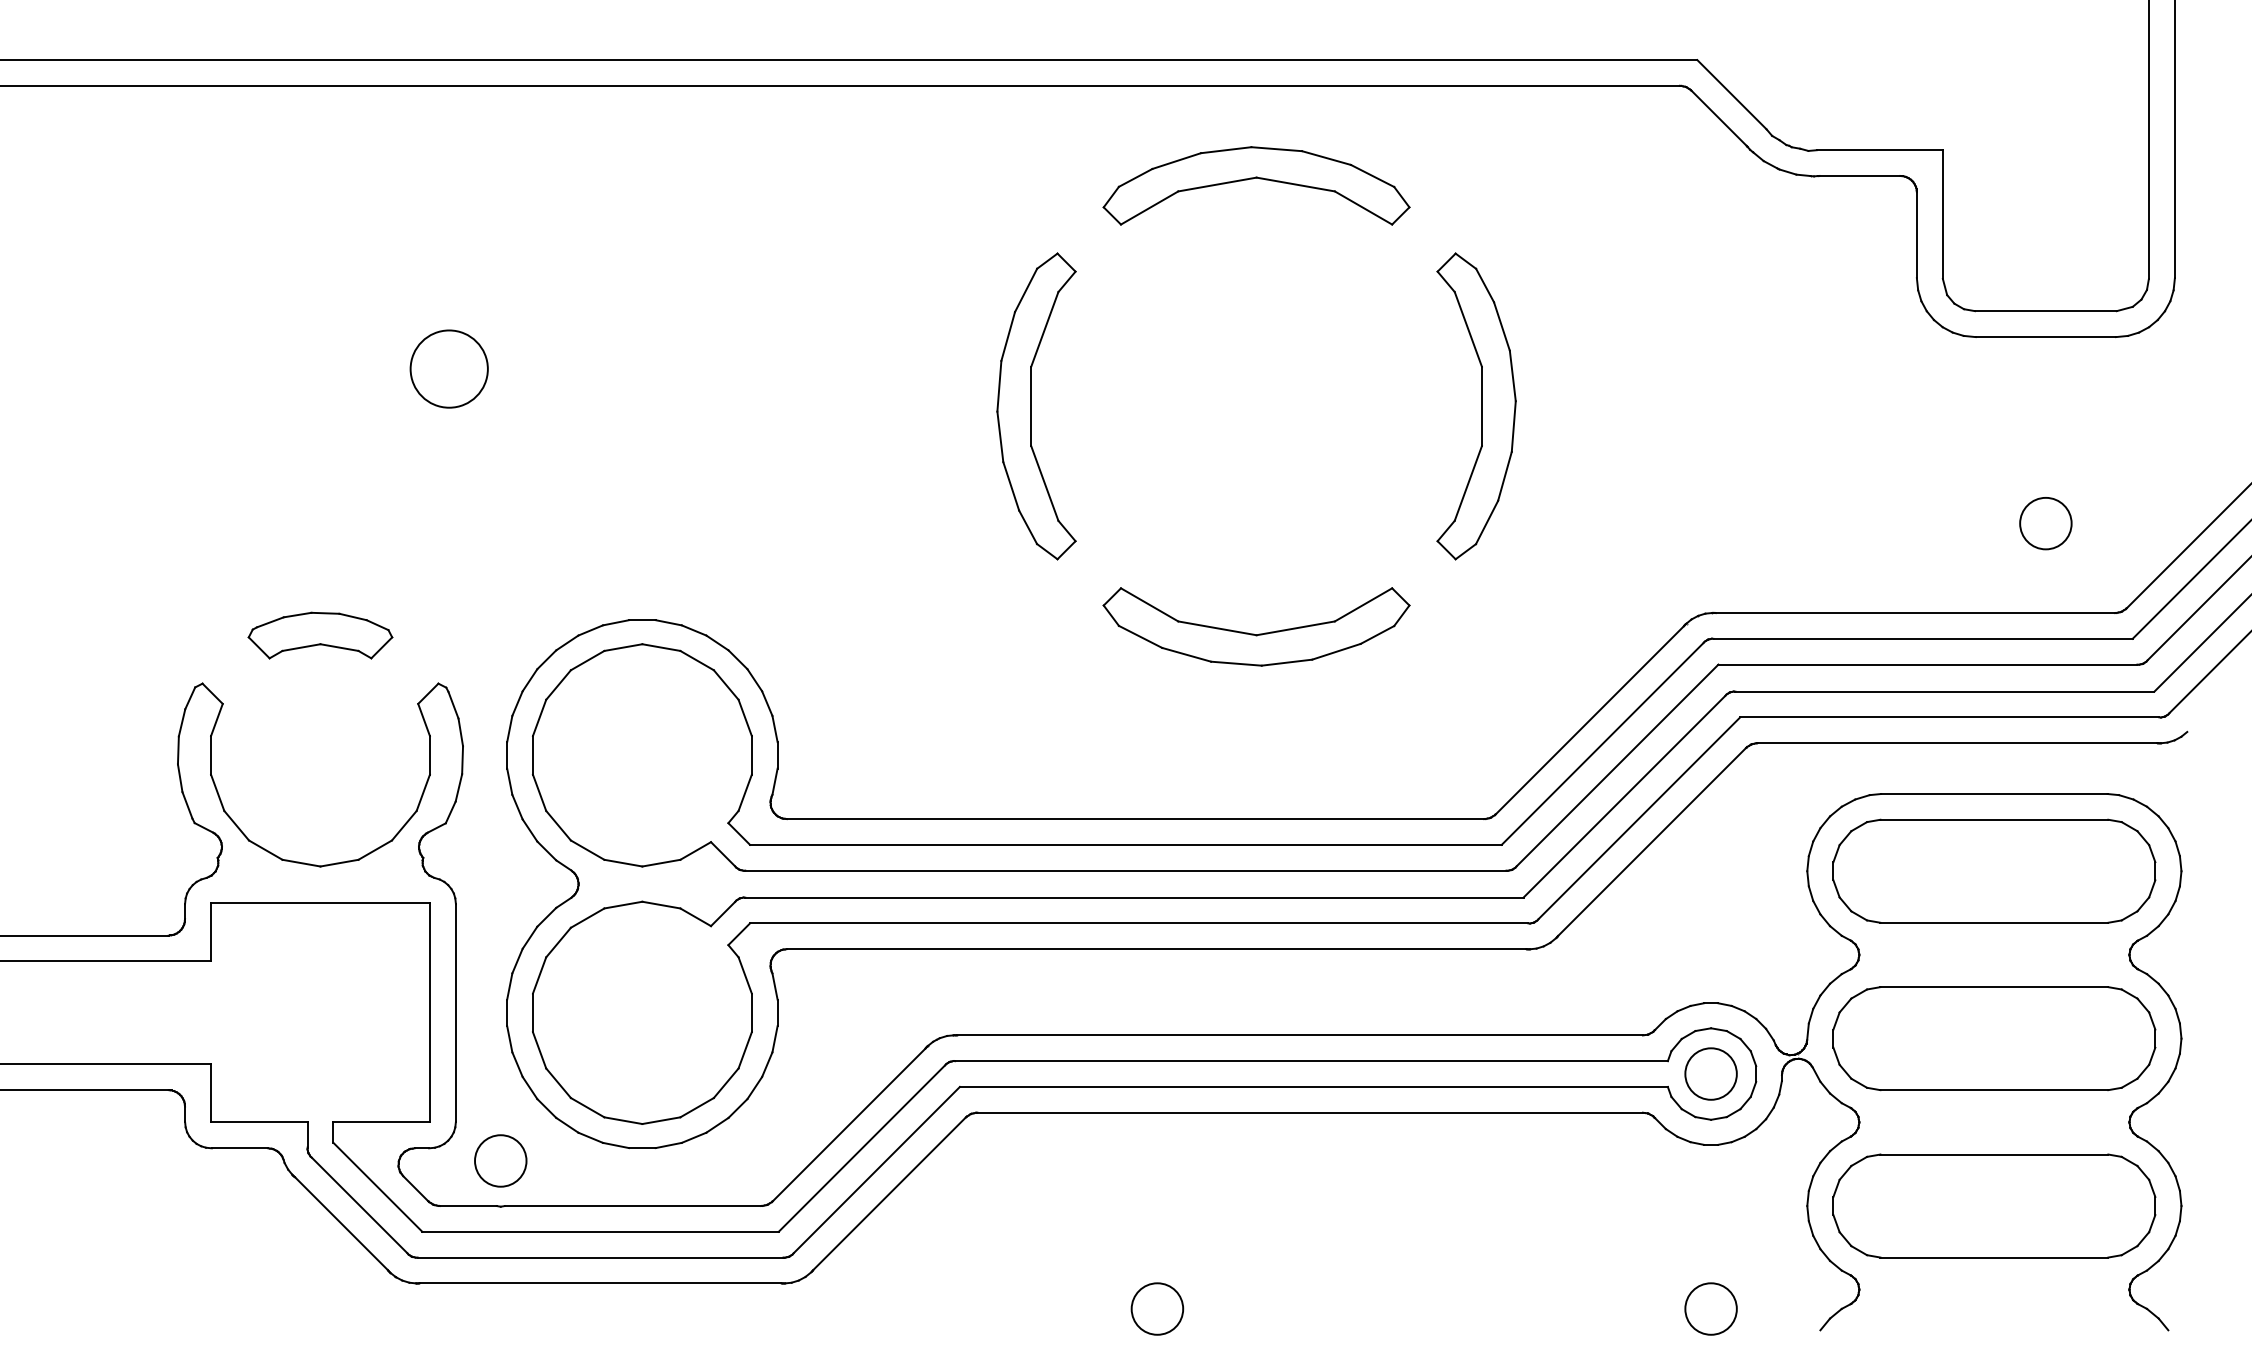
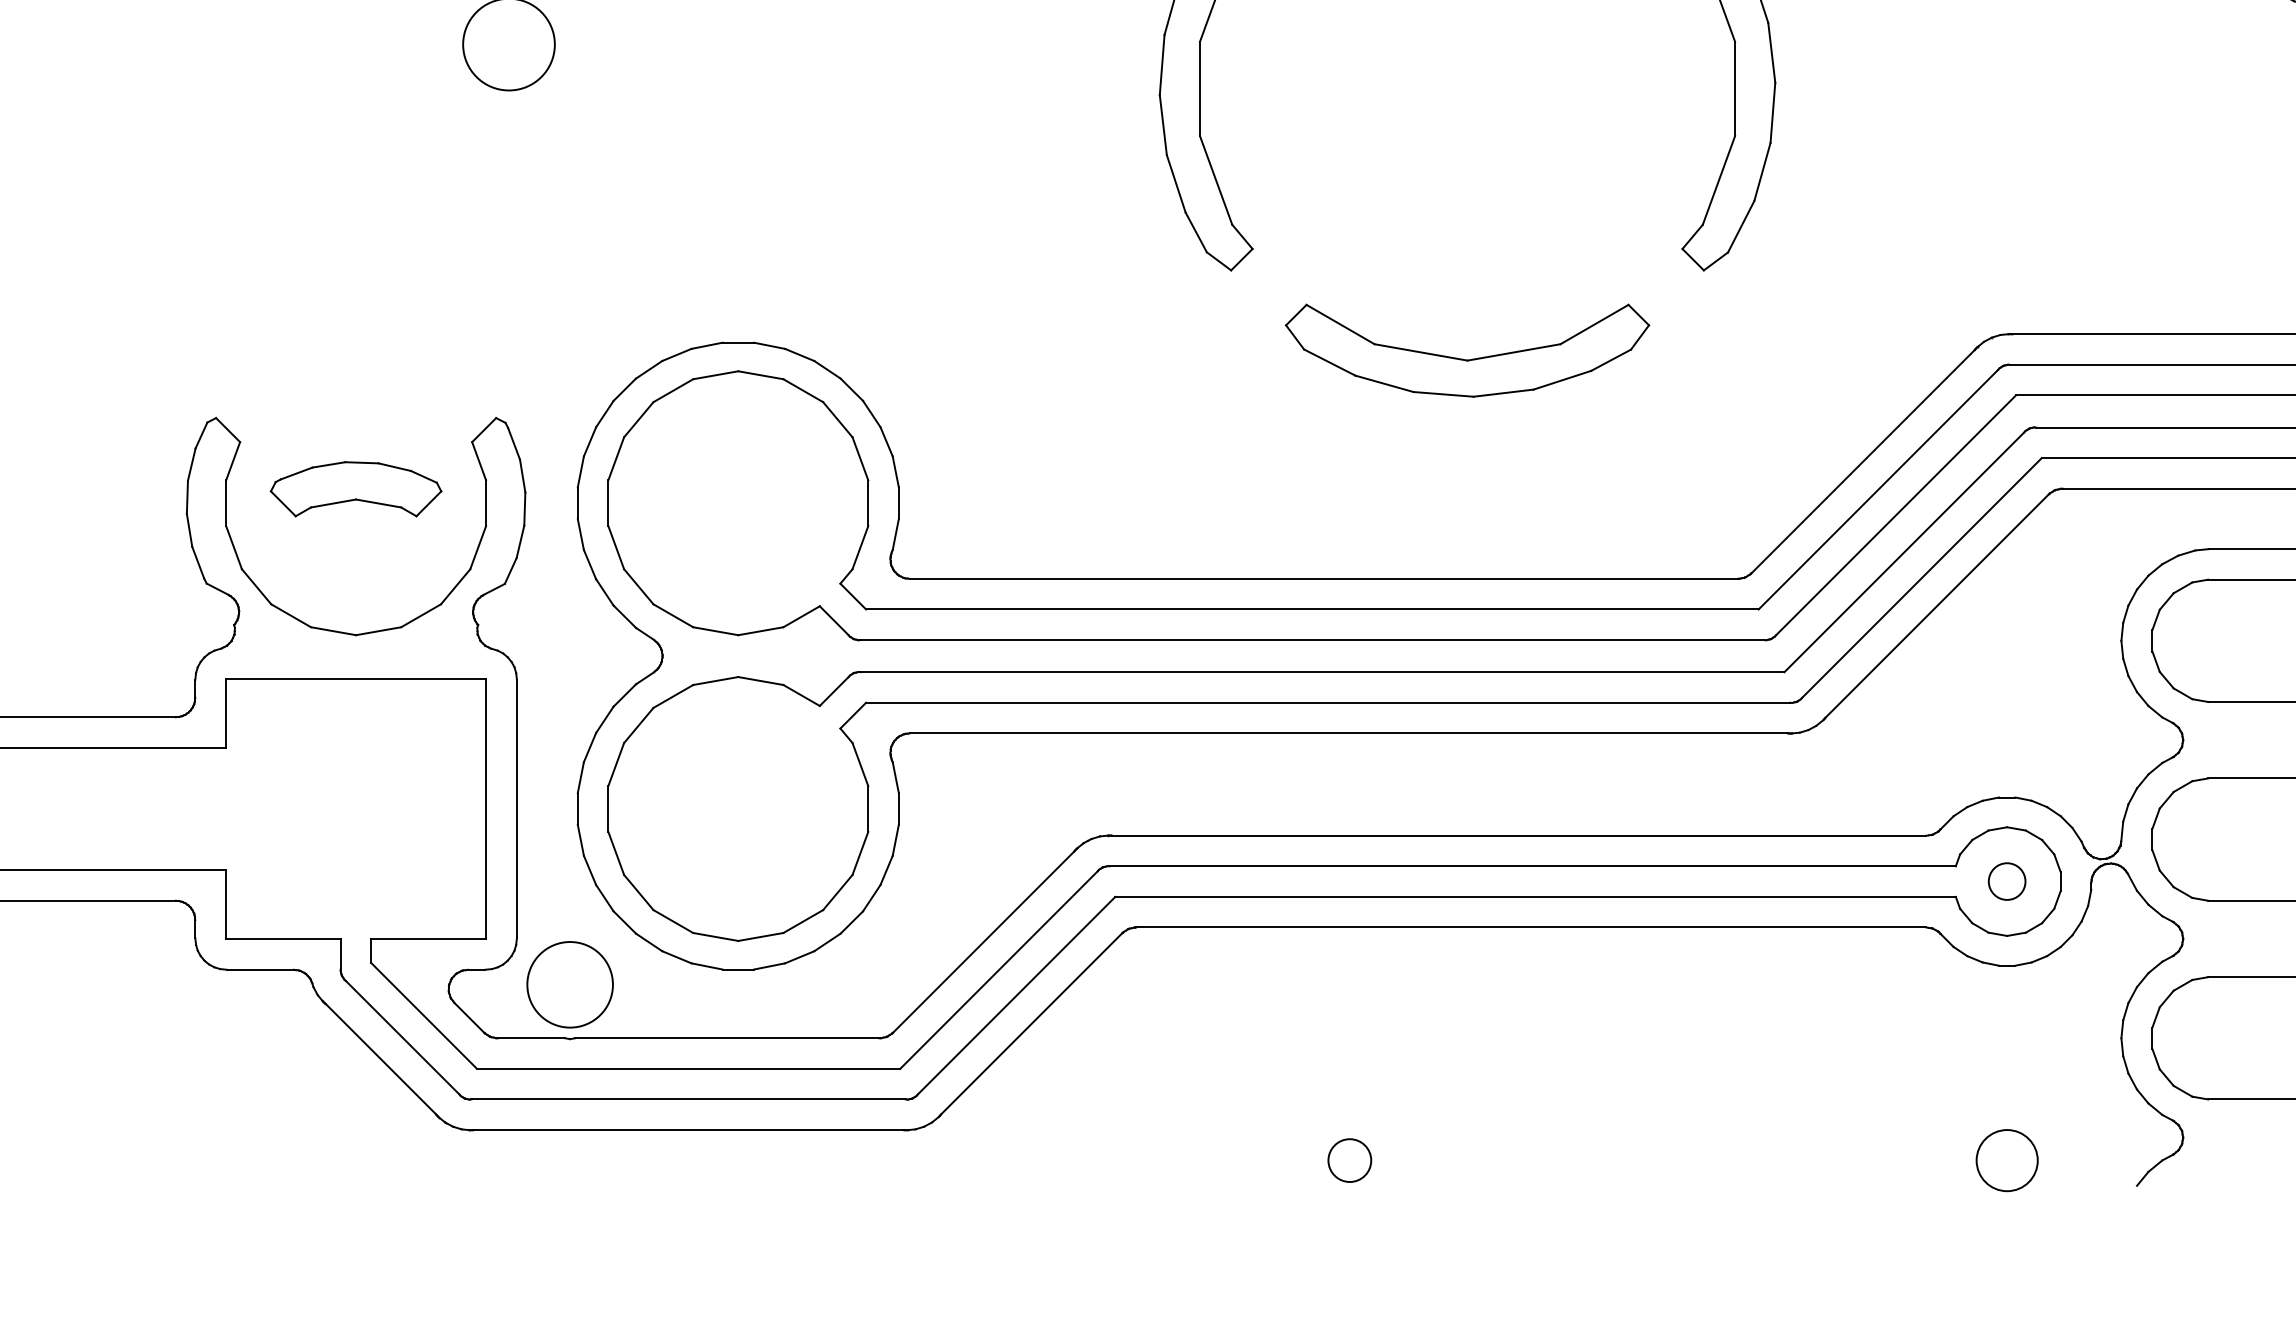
part: (320, 635) -> (356, 489), moved
circle: (1710, 1073) -> (2006, 880), size x0.6
circle: (500, 1160) -> (569, 984), size x1.4
circle: (1157, 1308) -> (1349, 1159), size x0.7

